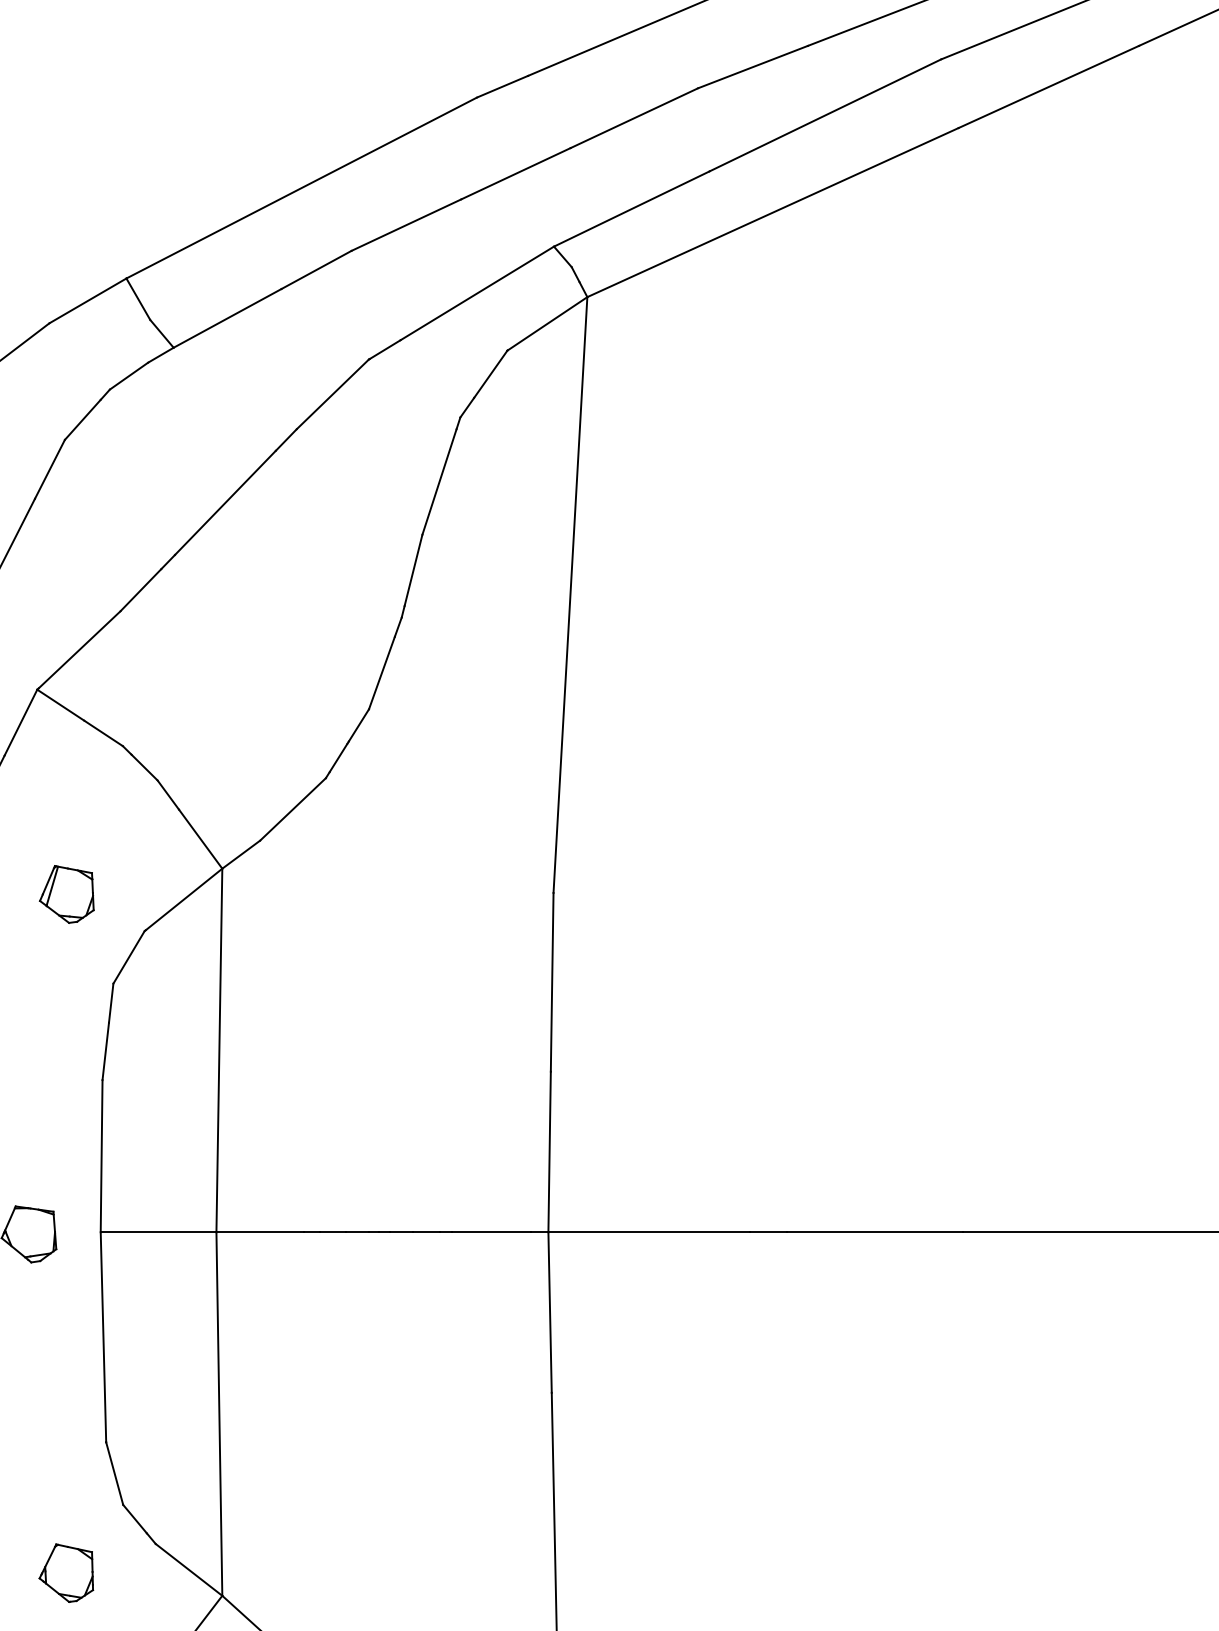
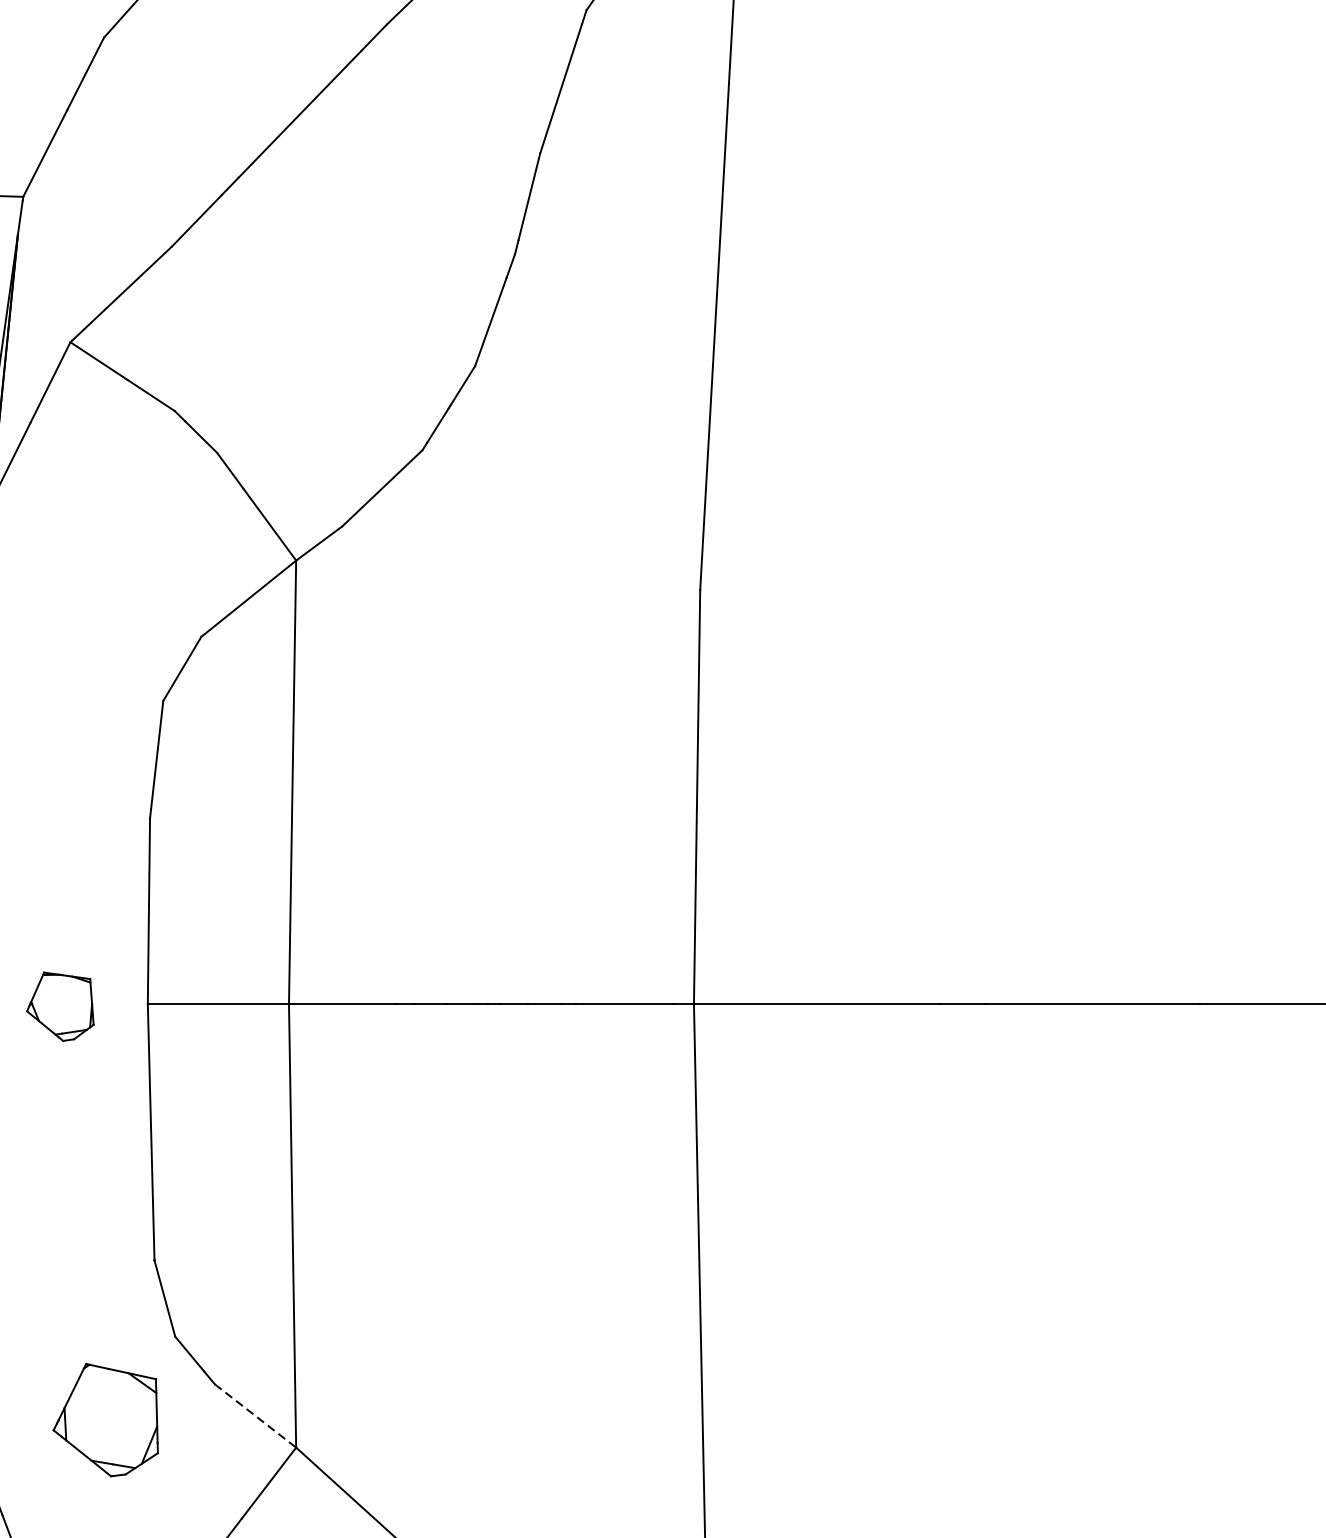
part: (66, 894) -> (106, 592), removed
line: (189, 1570) -> (256, 1416), solid -> dashed
part: (66, 1572) -> (106, 1419), size x1.6

